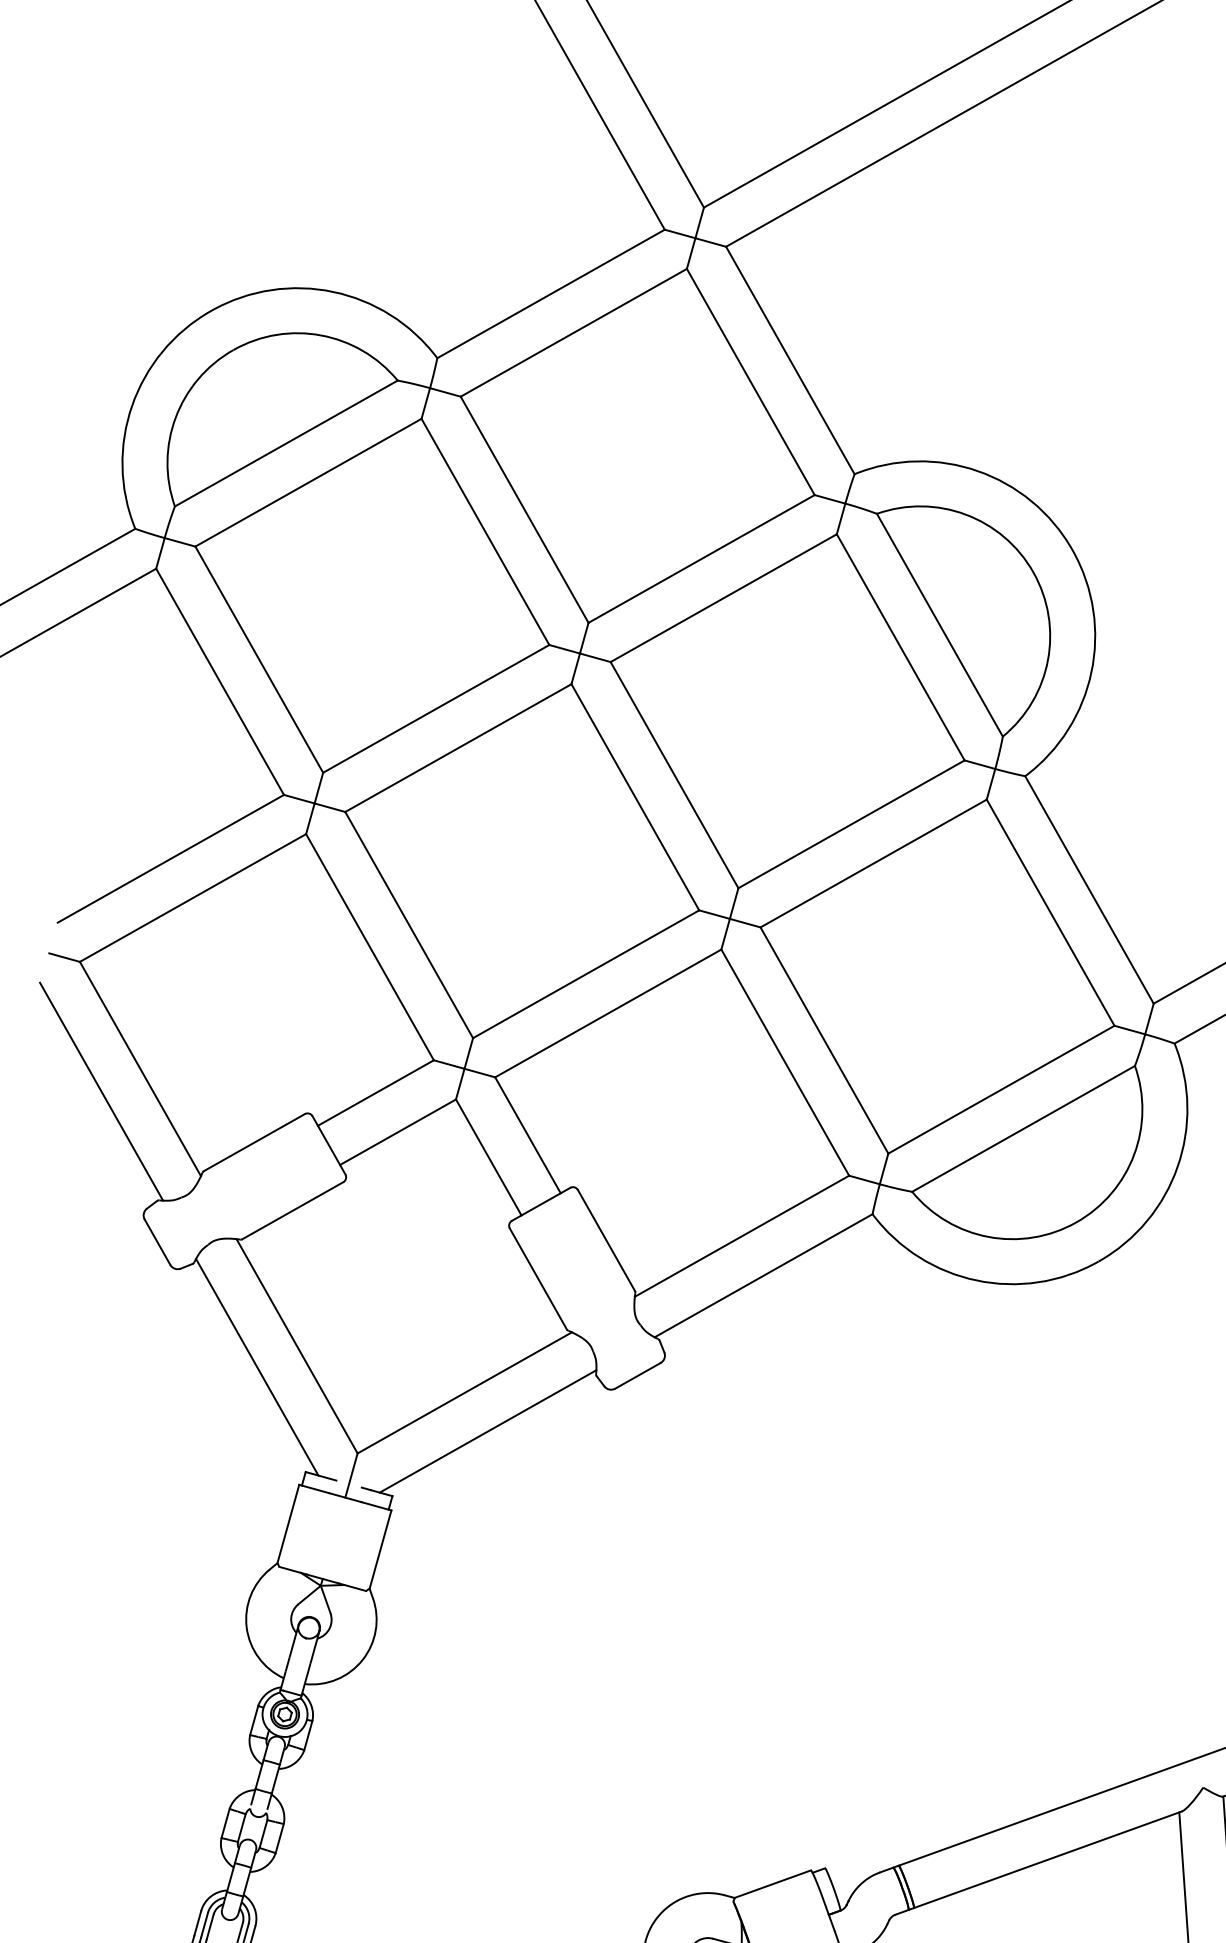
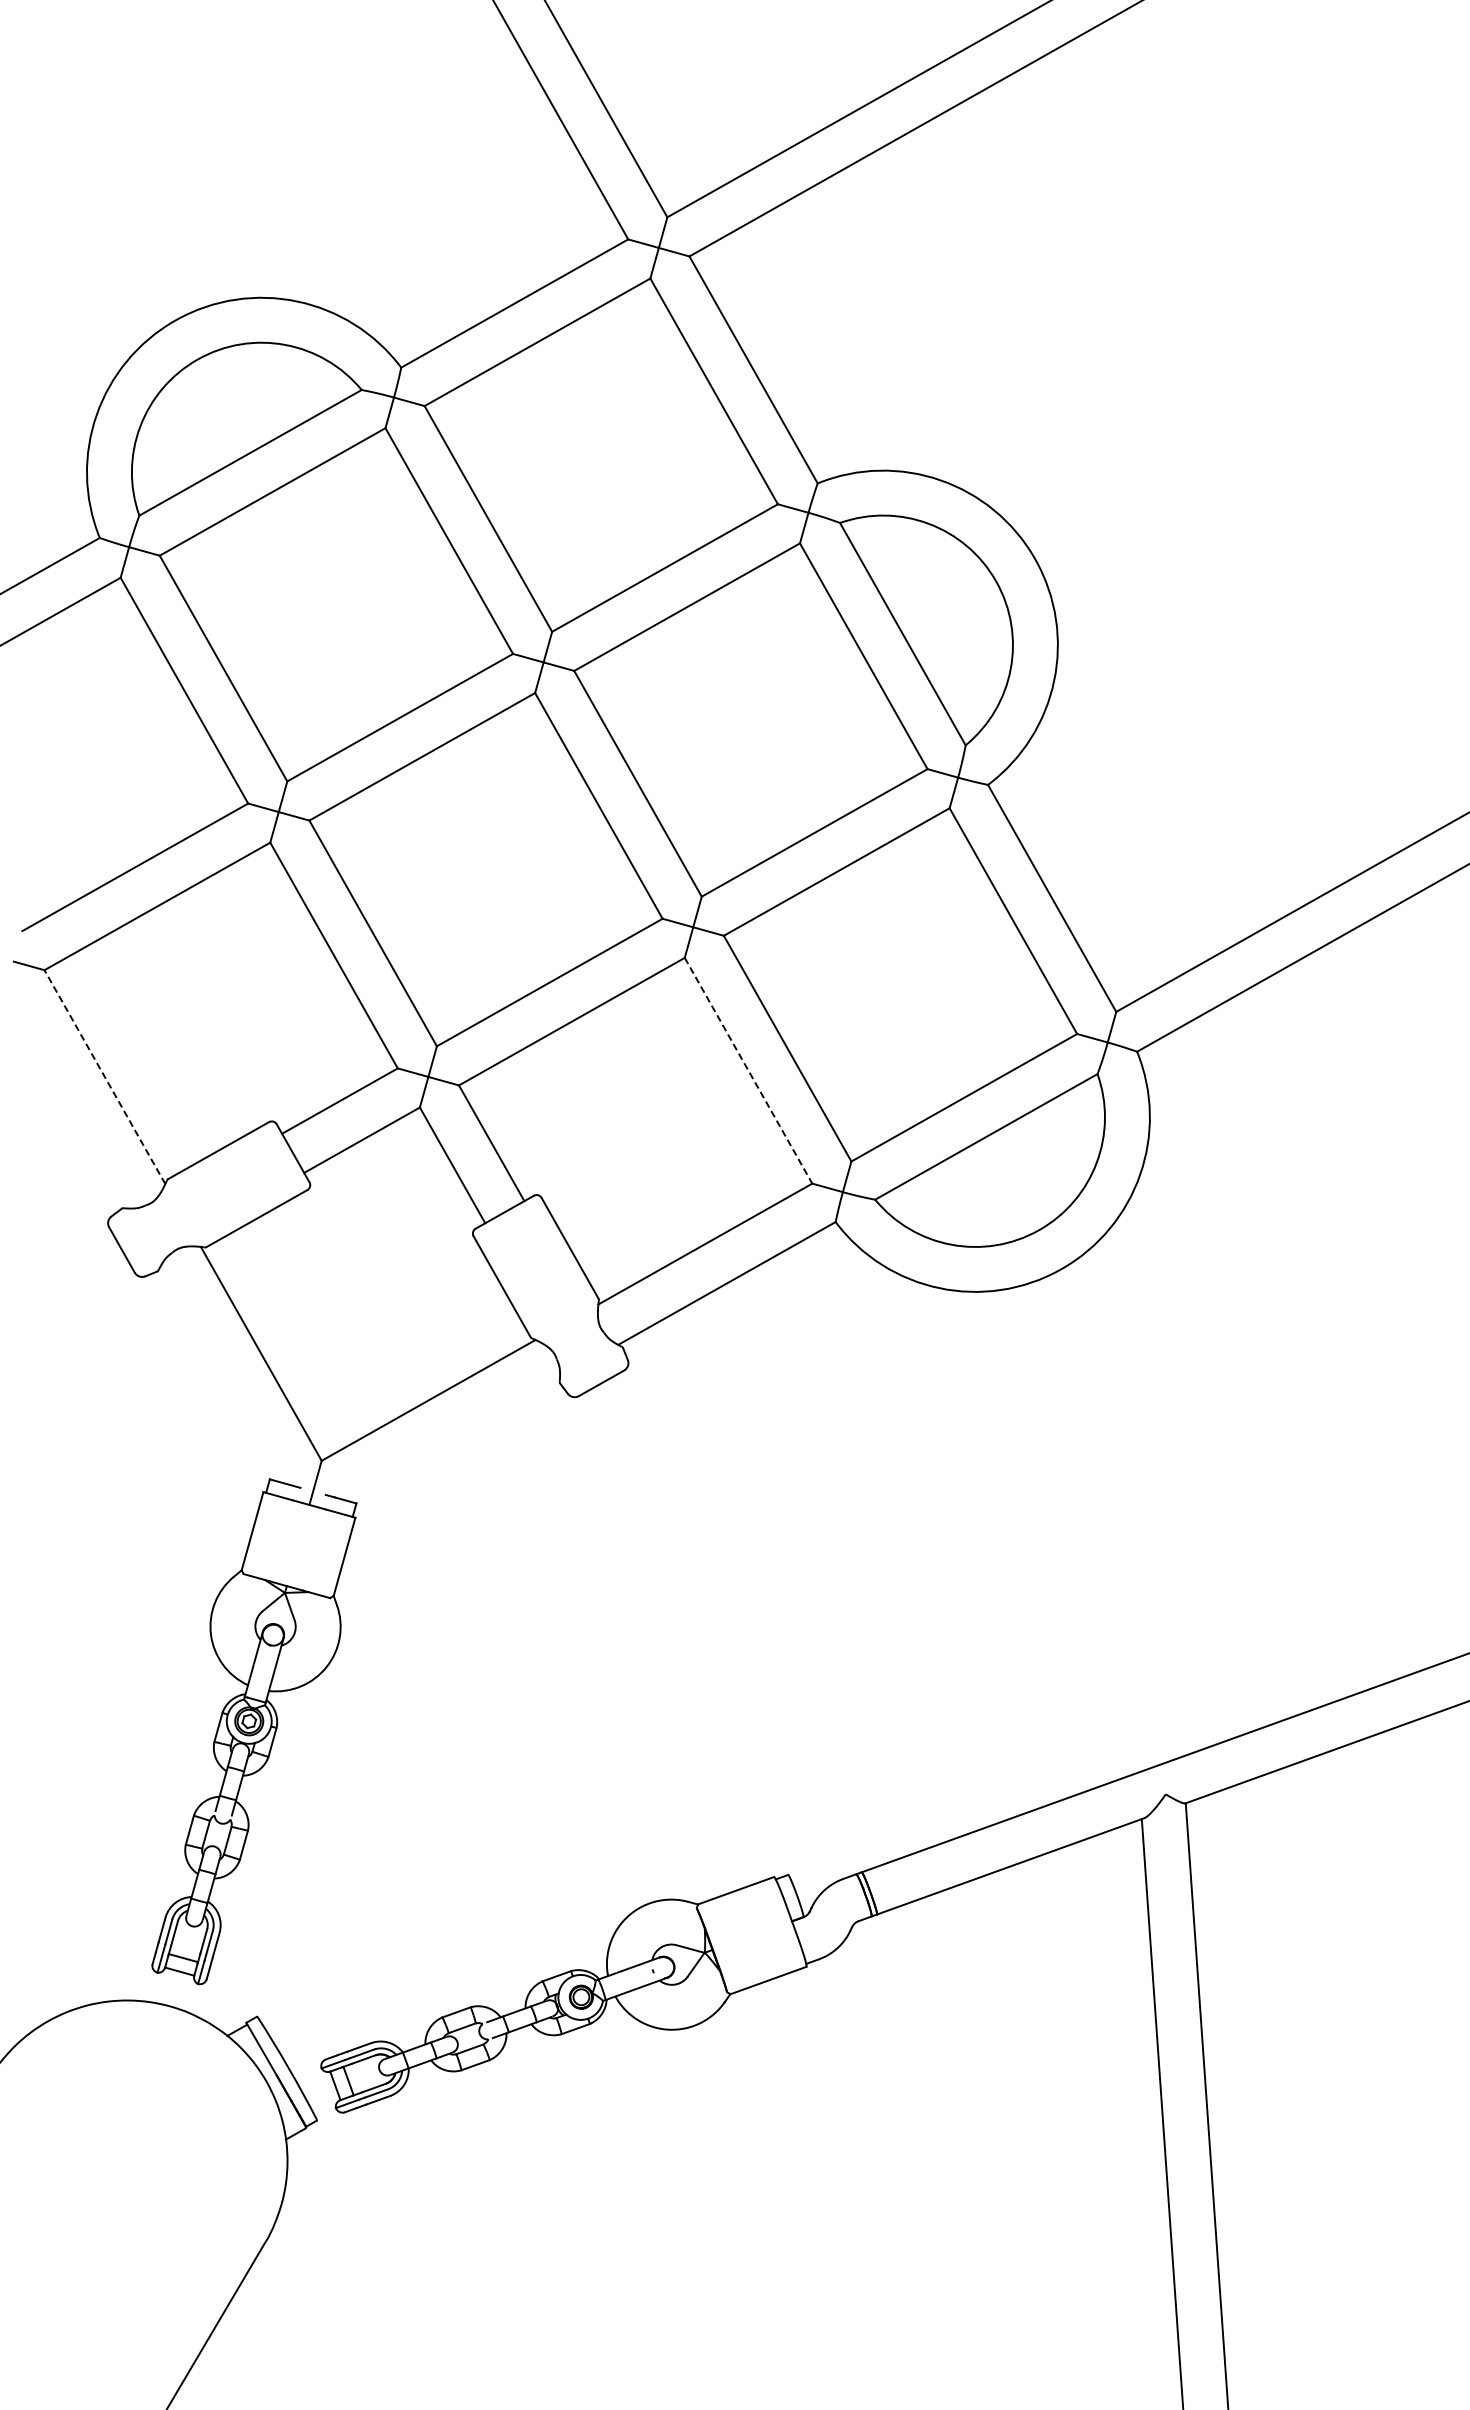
line: (785, 1062) -> (748, 1070), solid -> dashed
line: (140, 1069) -> (104, 1077), solid -> dashed
line: (100, 1091) -> (65, 1099), removed
line: (257, 1366) -> (221, 1374), removed
line: (487, 1431) -> (451, 1438), removed

